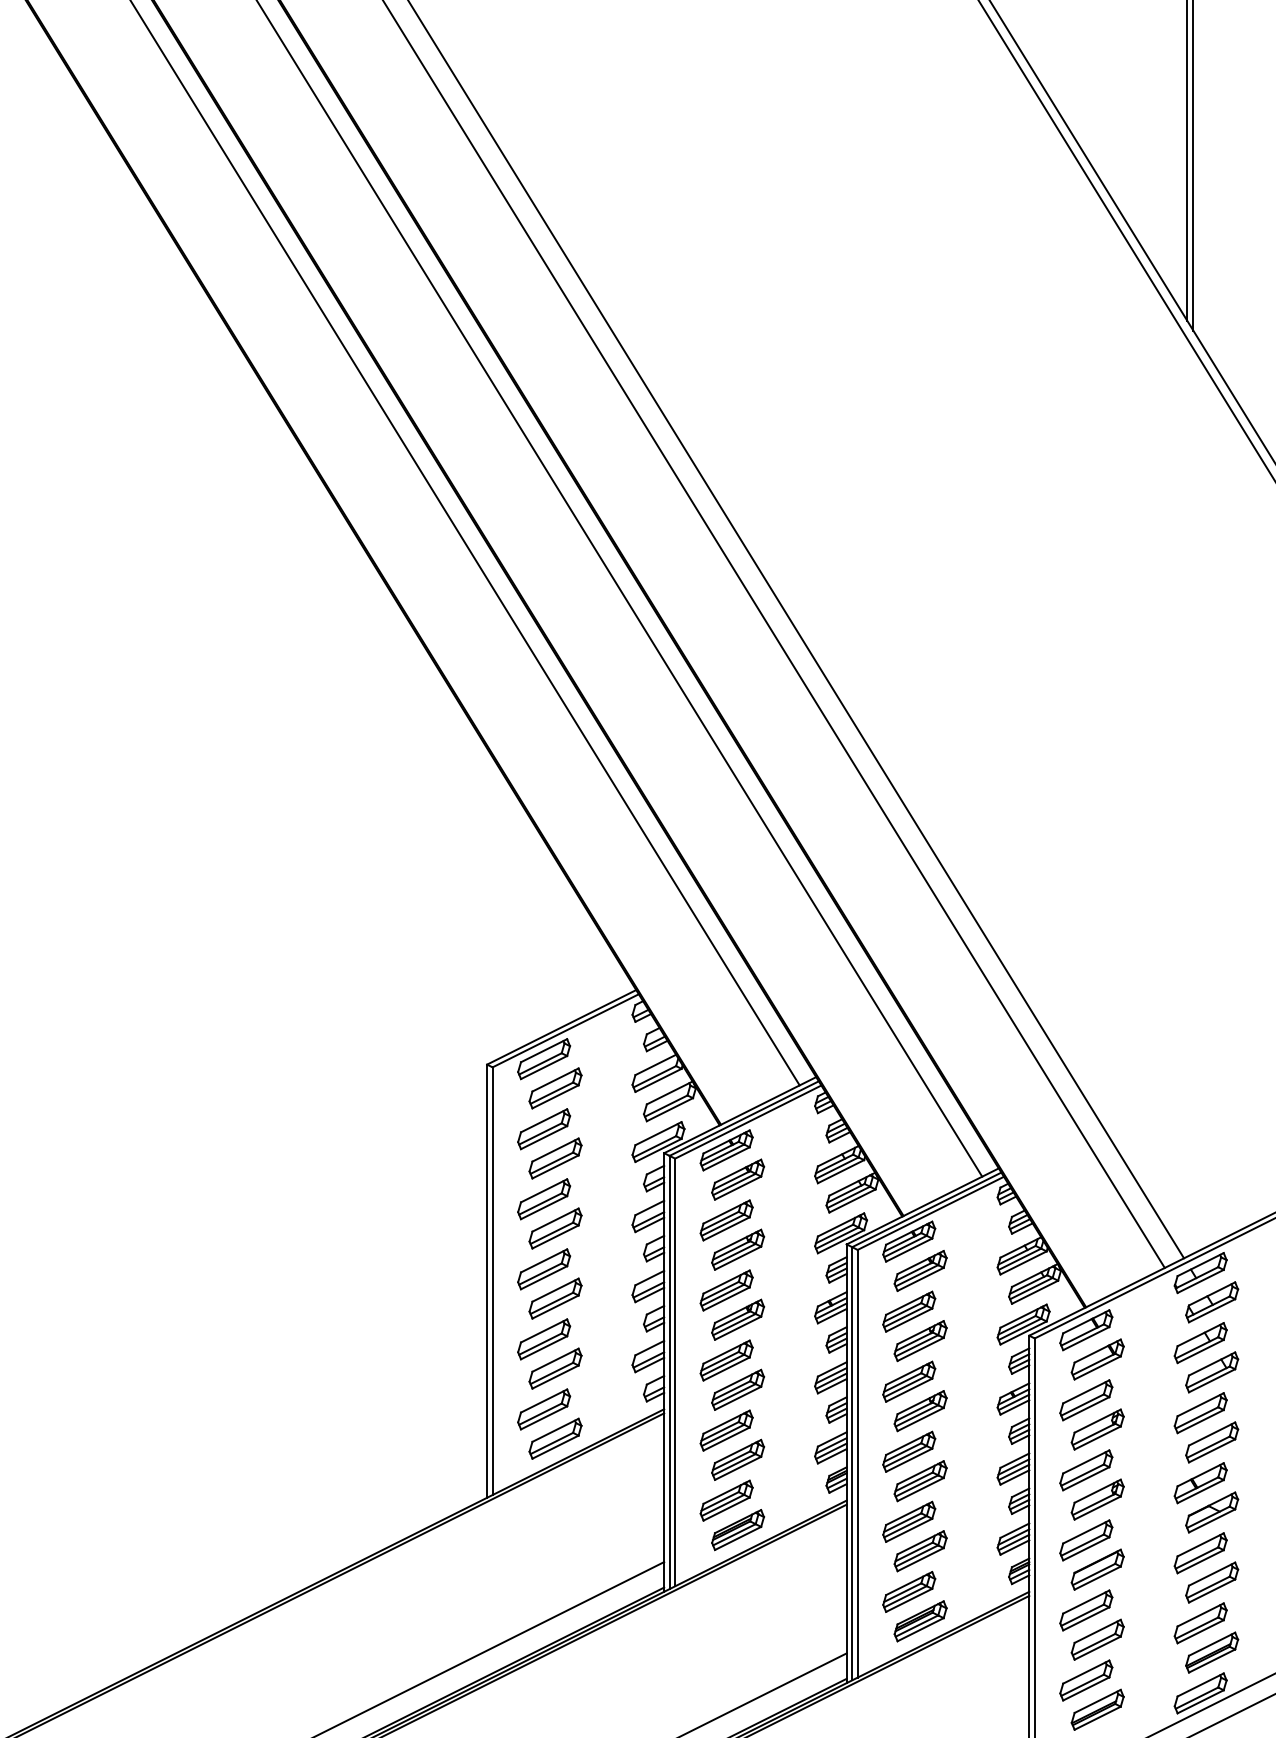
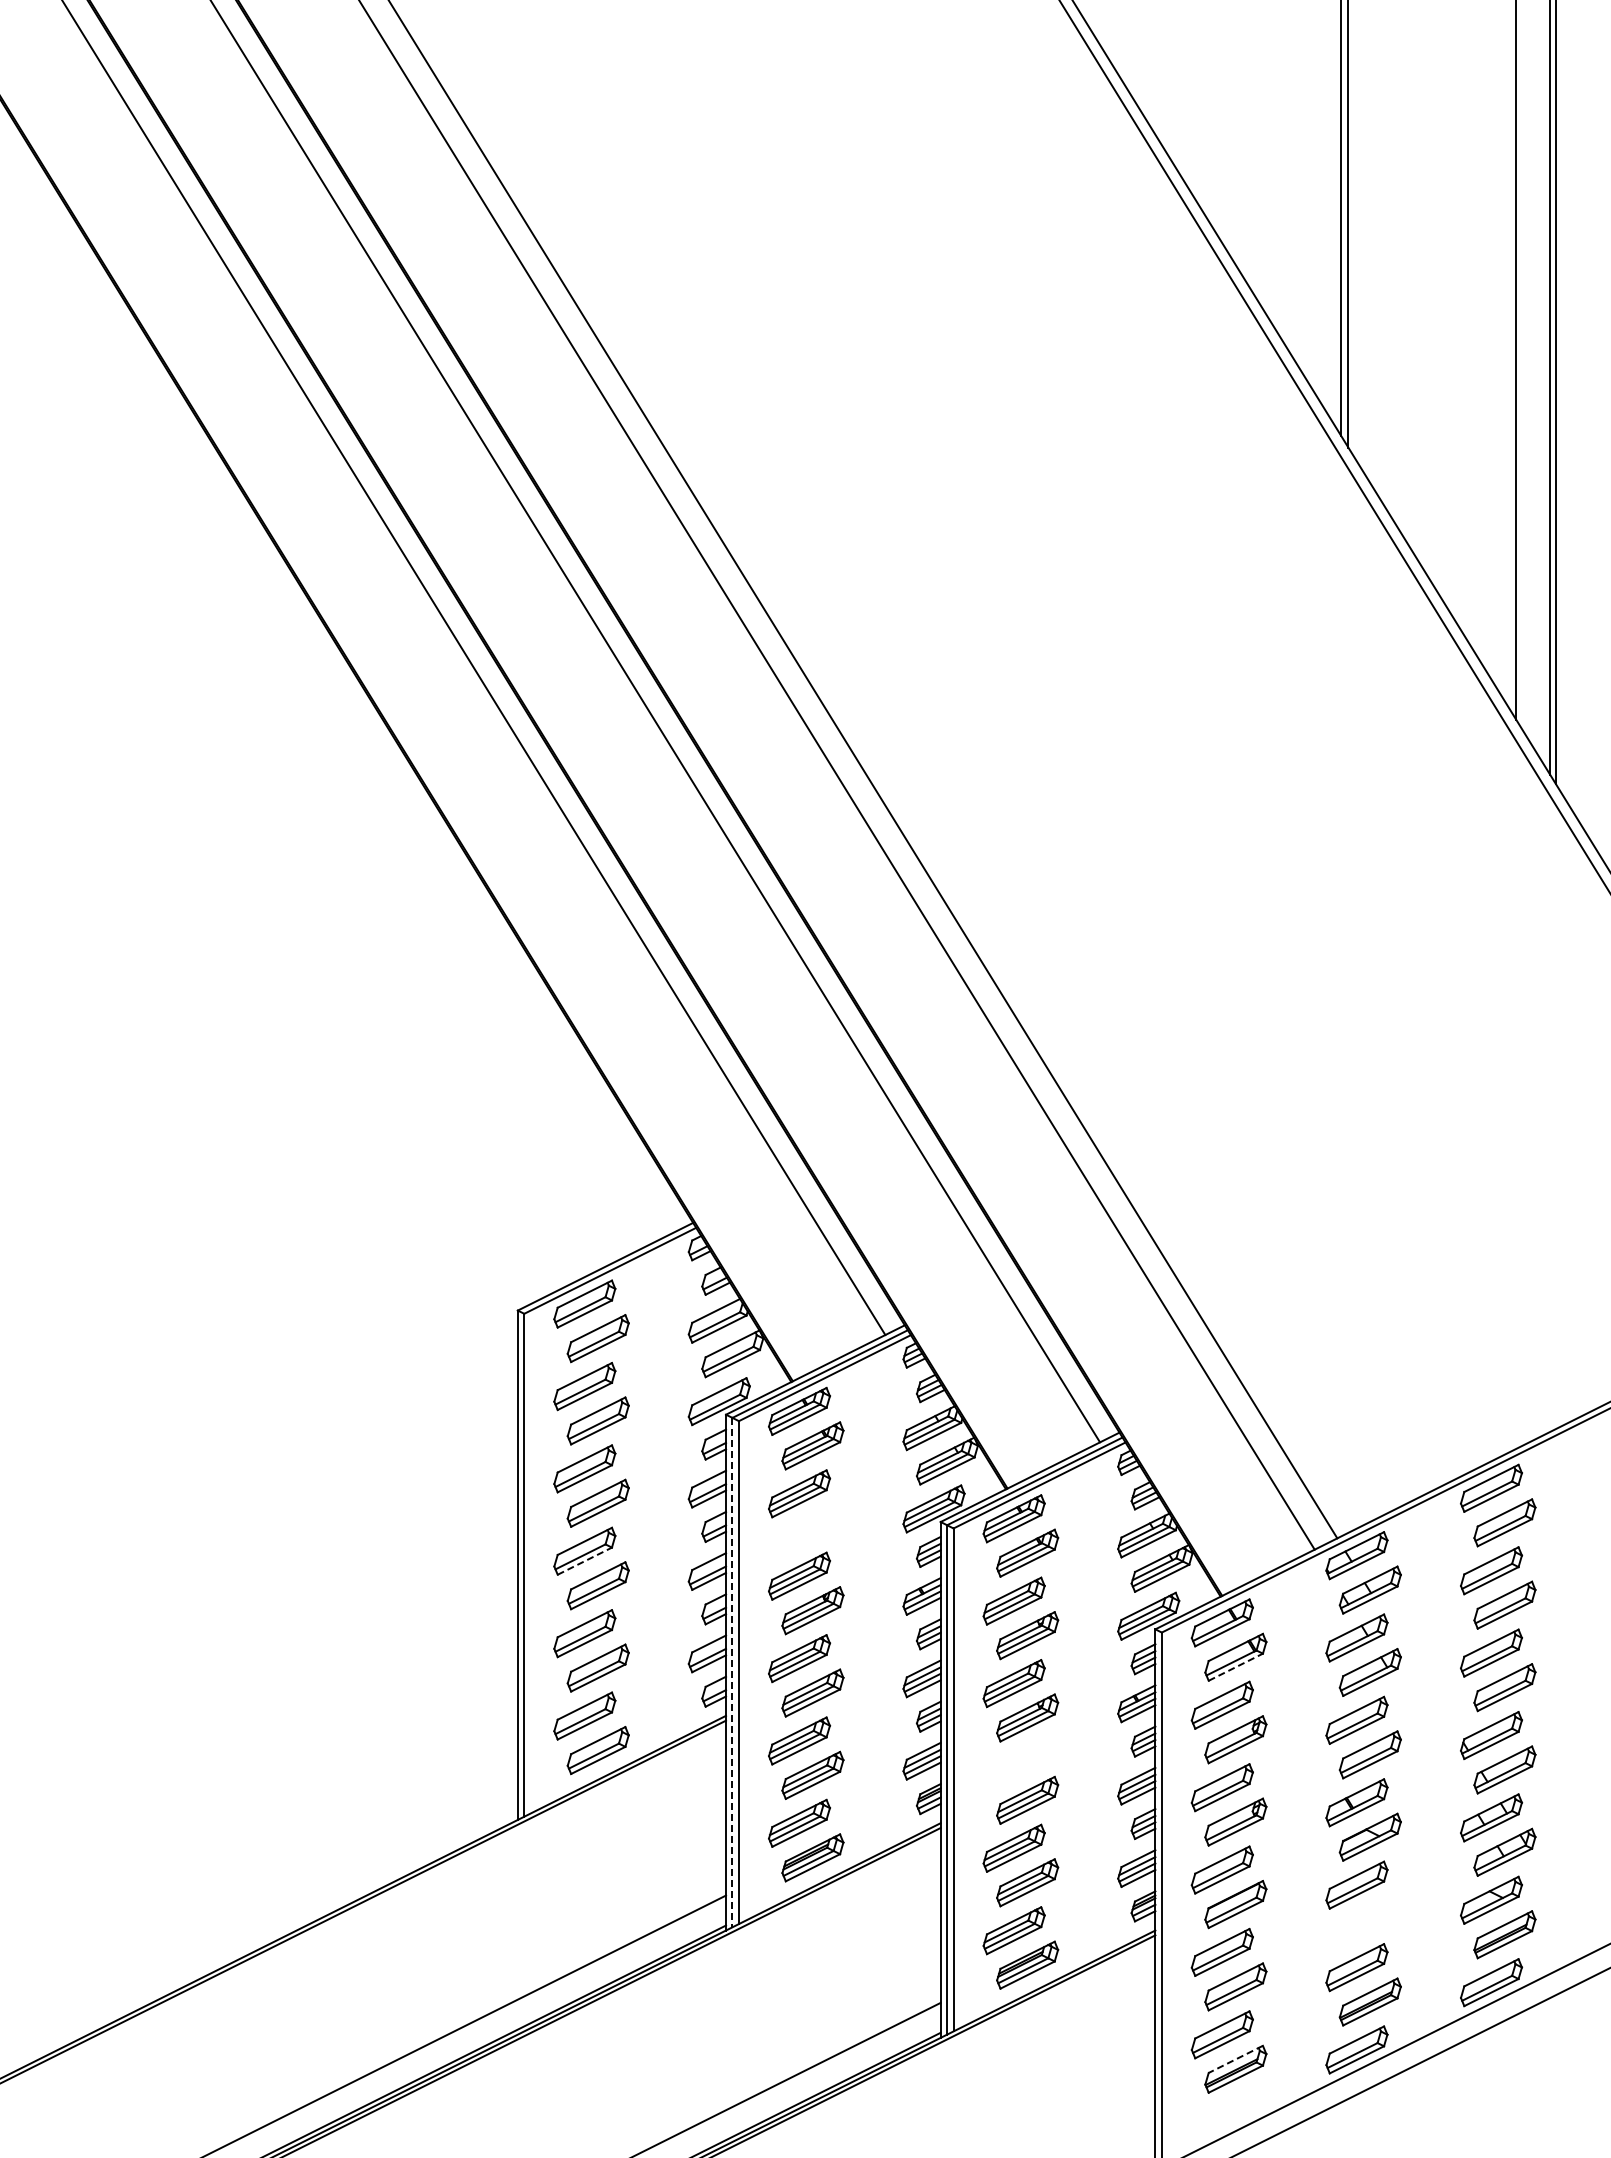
part: (737, 1249) -> (812, 1527), removed
line: (544, 1277) -> (585, 1560), solid -> dashed
line: (1098, 1368) -> (1236, 1667), solid -> dashed
line: (669, 1372) -> (732, 1672), solid -> dashed
part: (908, 1451) -> (1013, 1765), removed
part: (1211, 1582) -> (1369, 1919), removed
line: (1097, 1701) -> (1235, 2059), solid -> dashed

